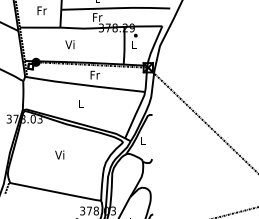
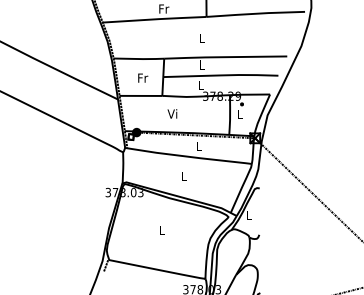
text: (97, 16) -> (201, 84), Fr -> L
text: (95, 74) -> (199, 145), Fr -> L
text: (59, 155) -> (161, 230), Vi -> L

